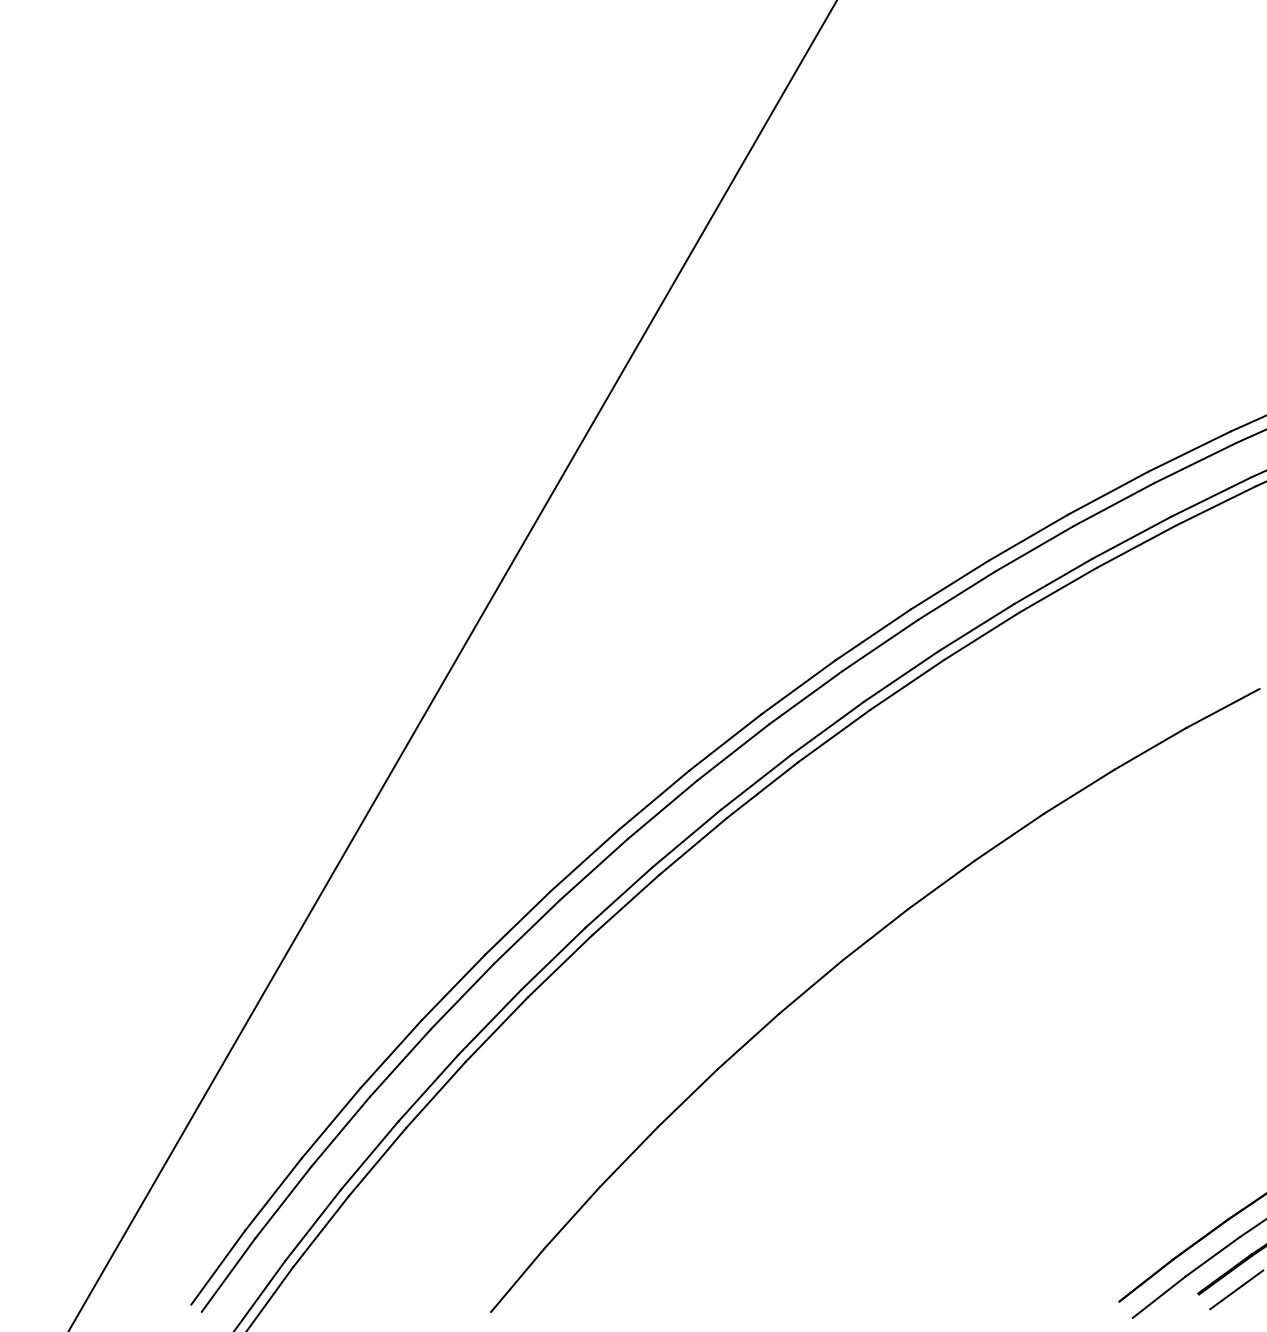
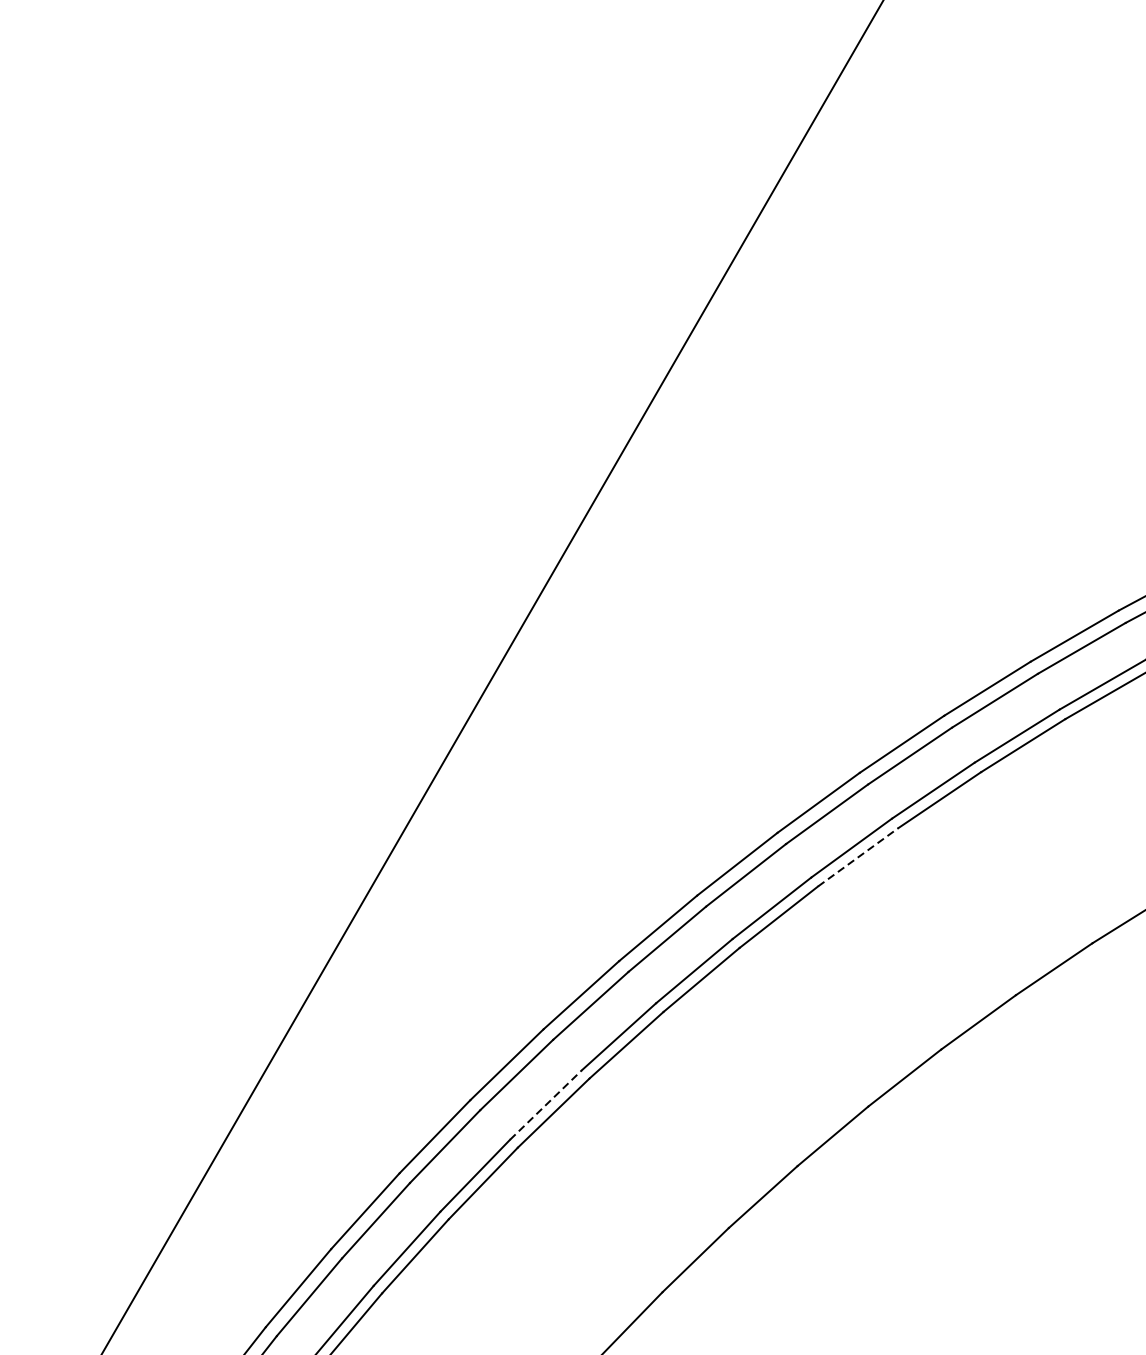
line: (833, 736) -> (858, 857), solid -> dashed
line: (553, 959) -> (546, 1105), solid -> dashed

